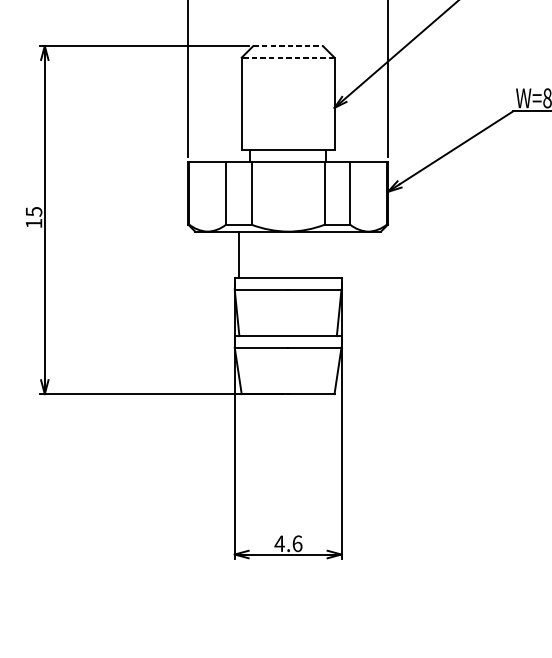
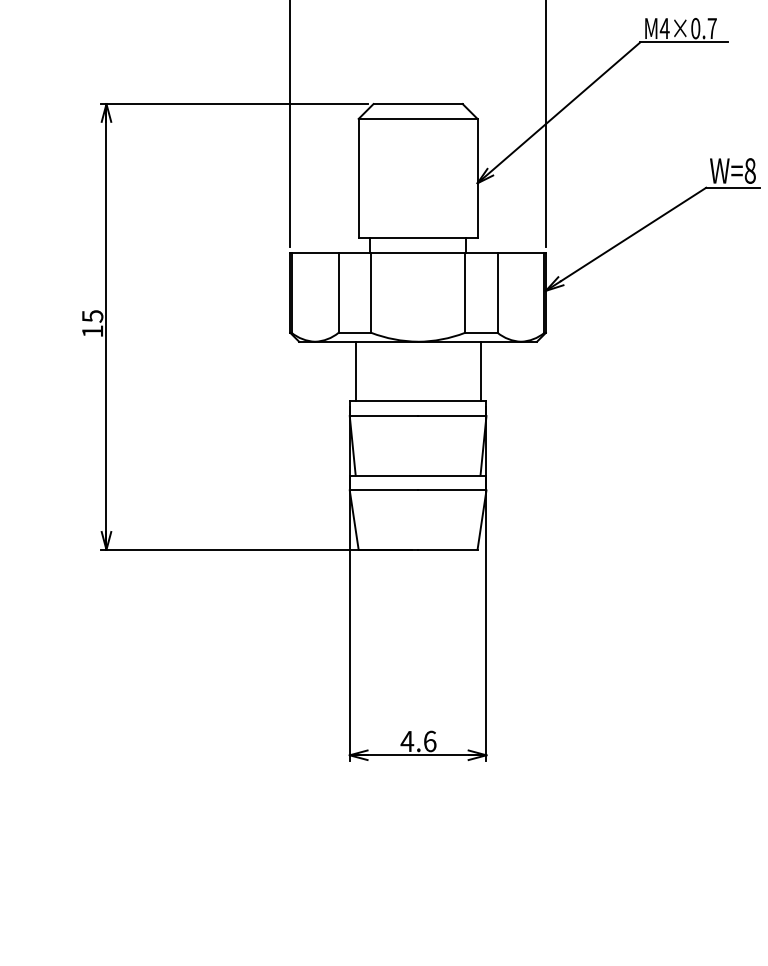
line: (288, 46) -> (418, 104), dashed -> solid
line: (287, 57) -> (417, 118), dashed -> solid
line: (336, 254) -> (480, 371), added

